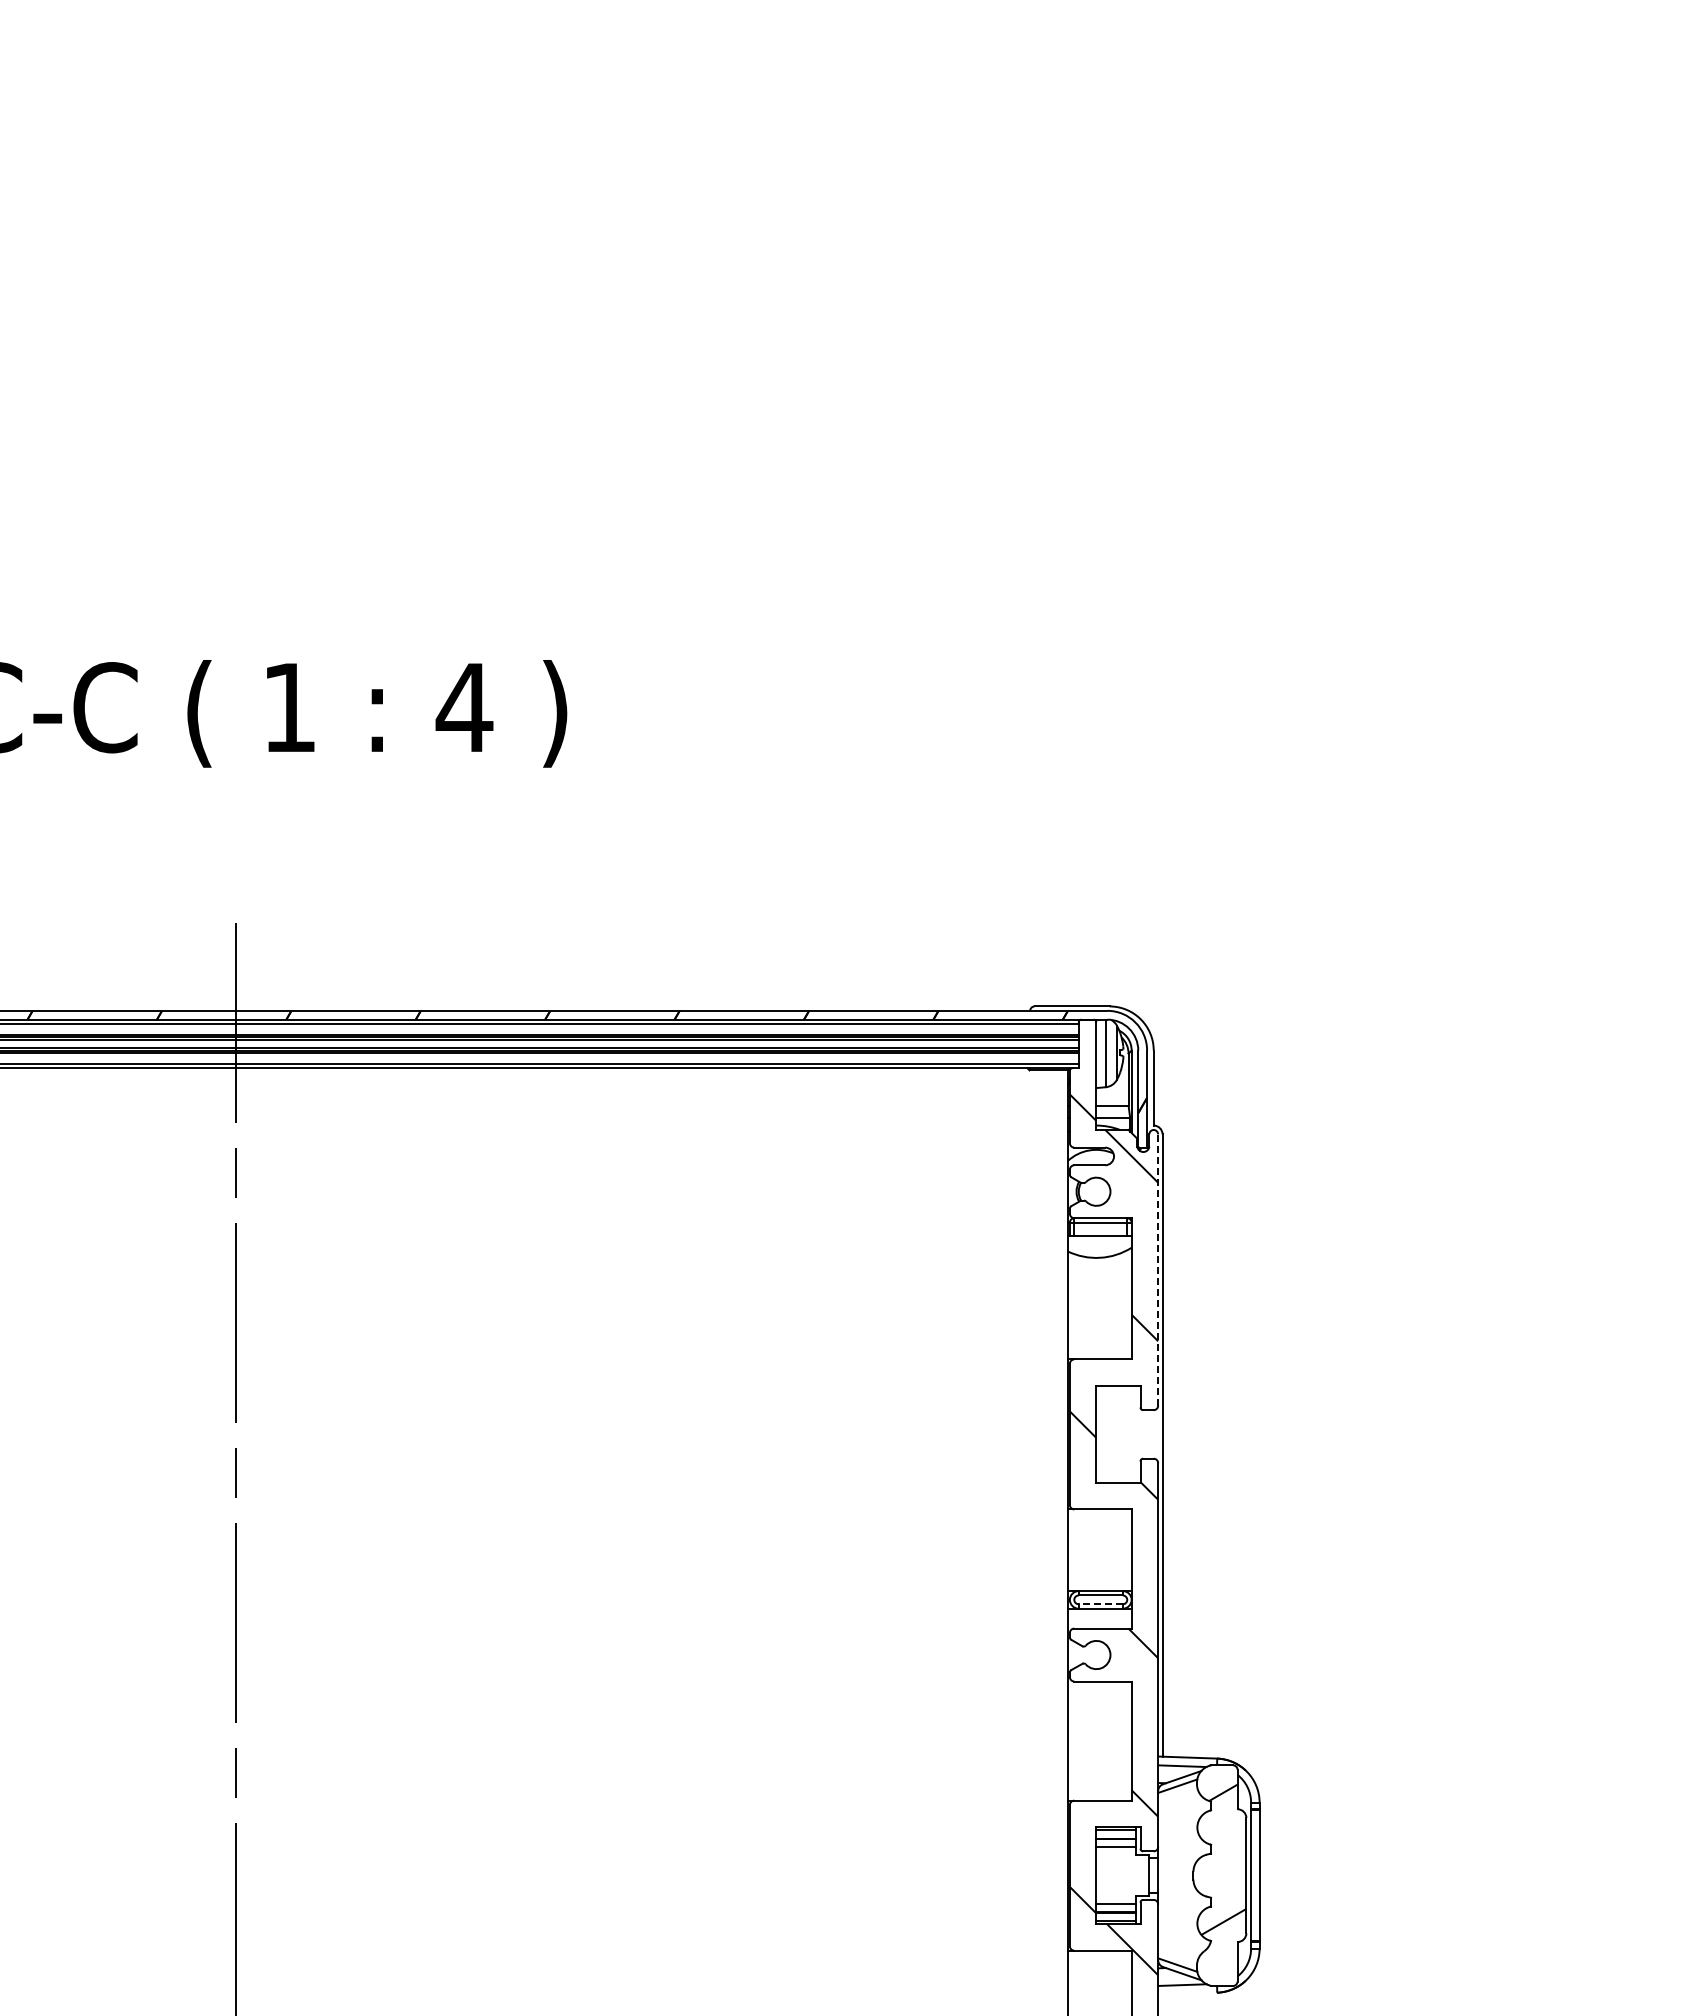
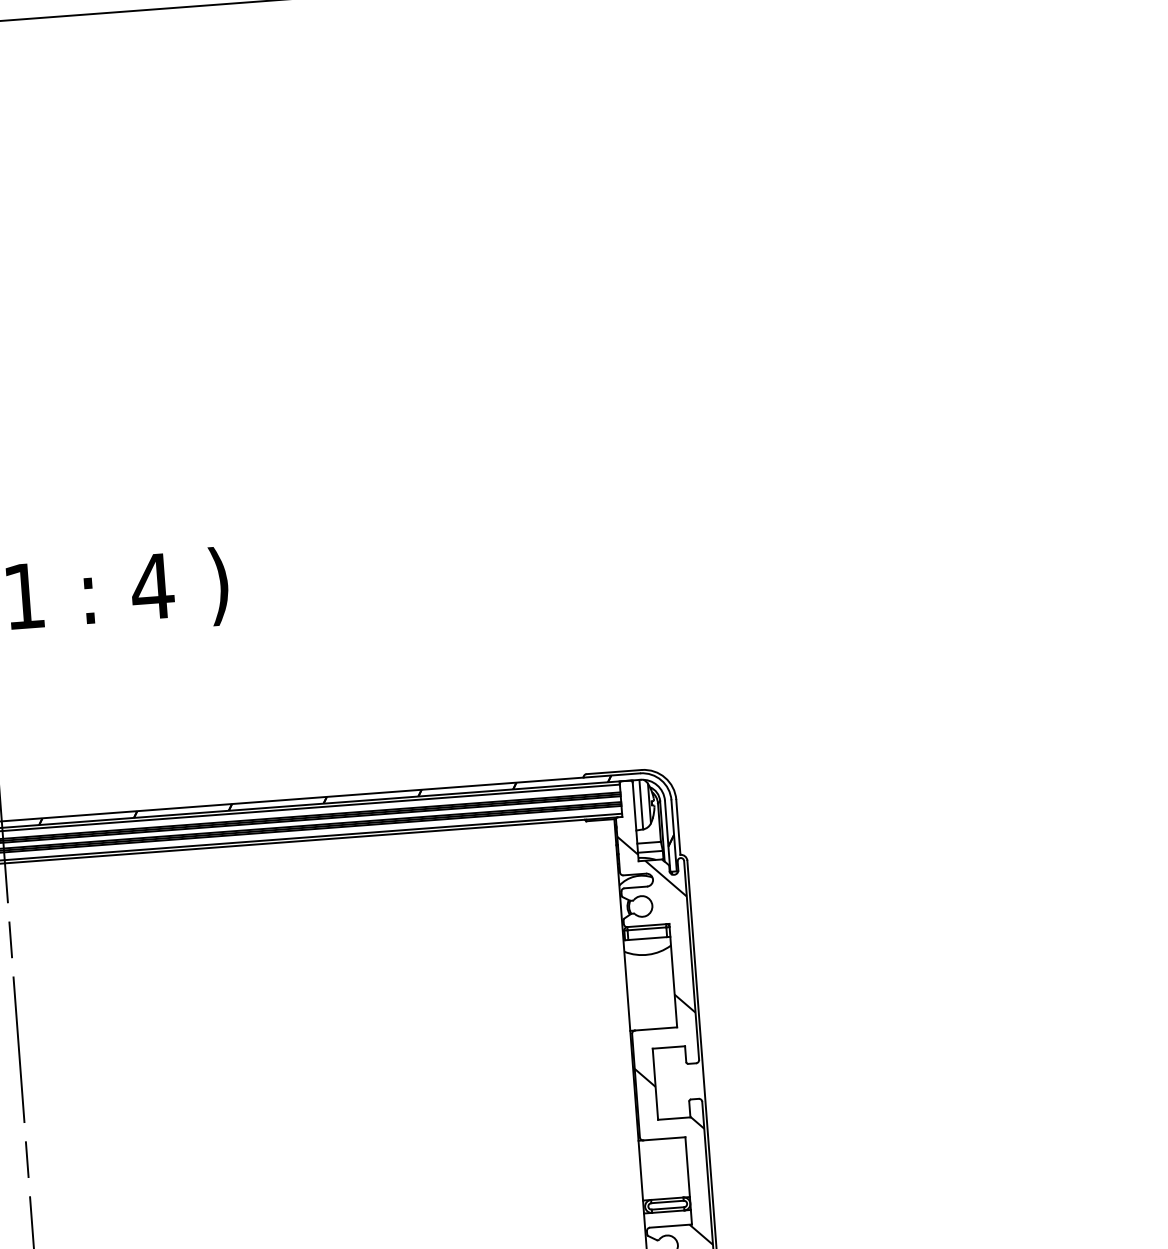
line: (1158, 1270) -> (691, 960), dashed -> solid
line: (1100, 1604) -> (667, 1208), dashed -> solid

